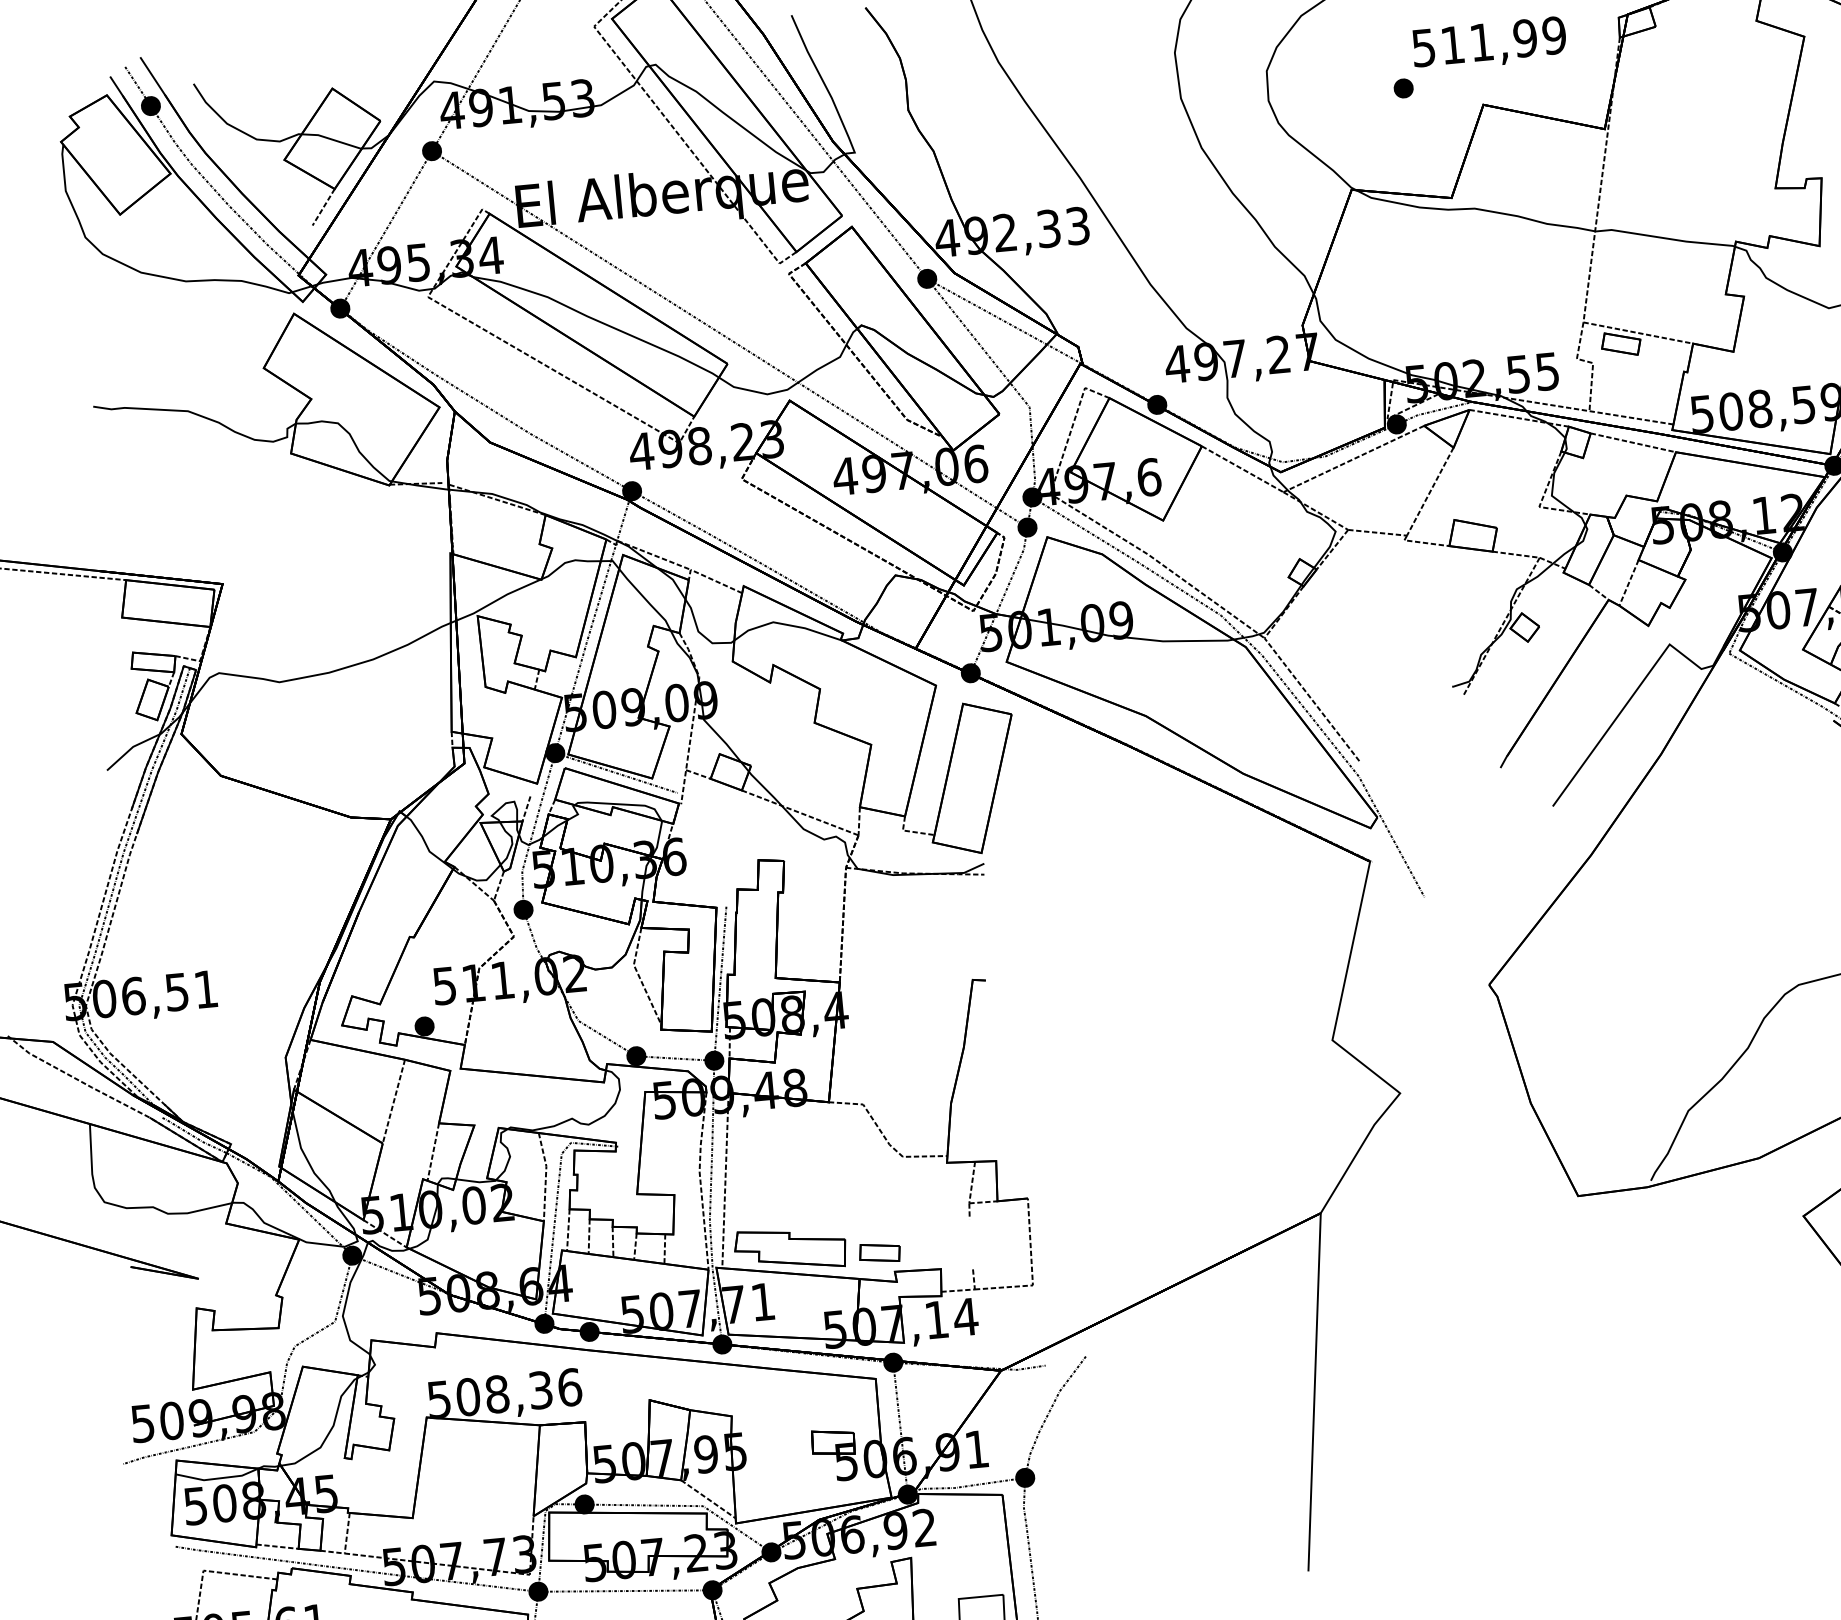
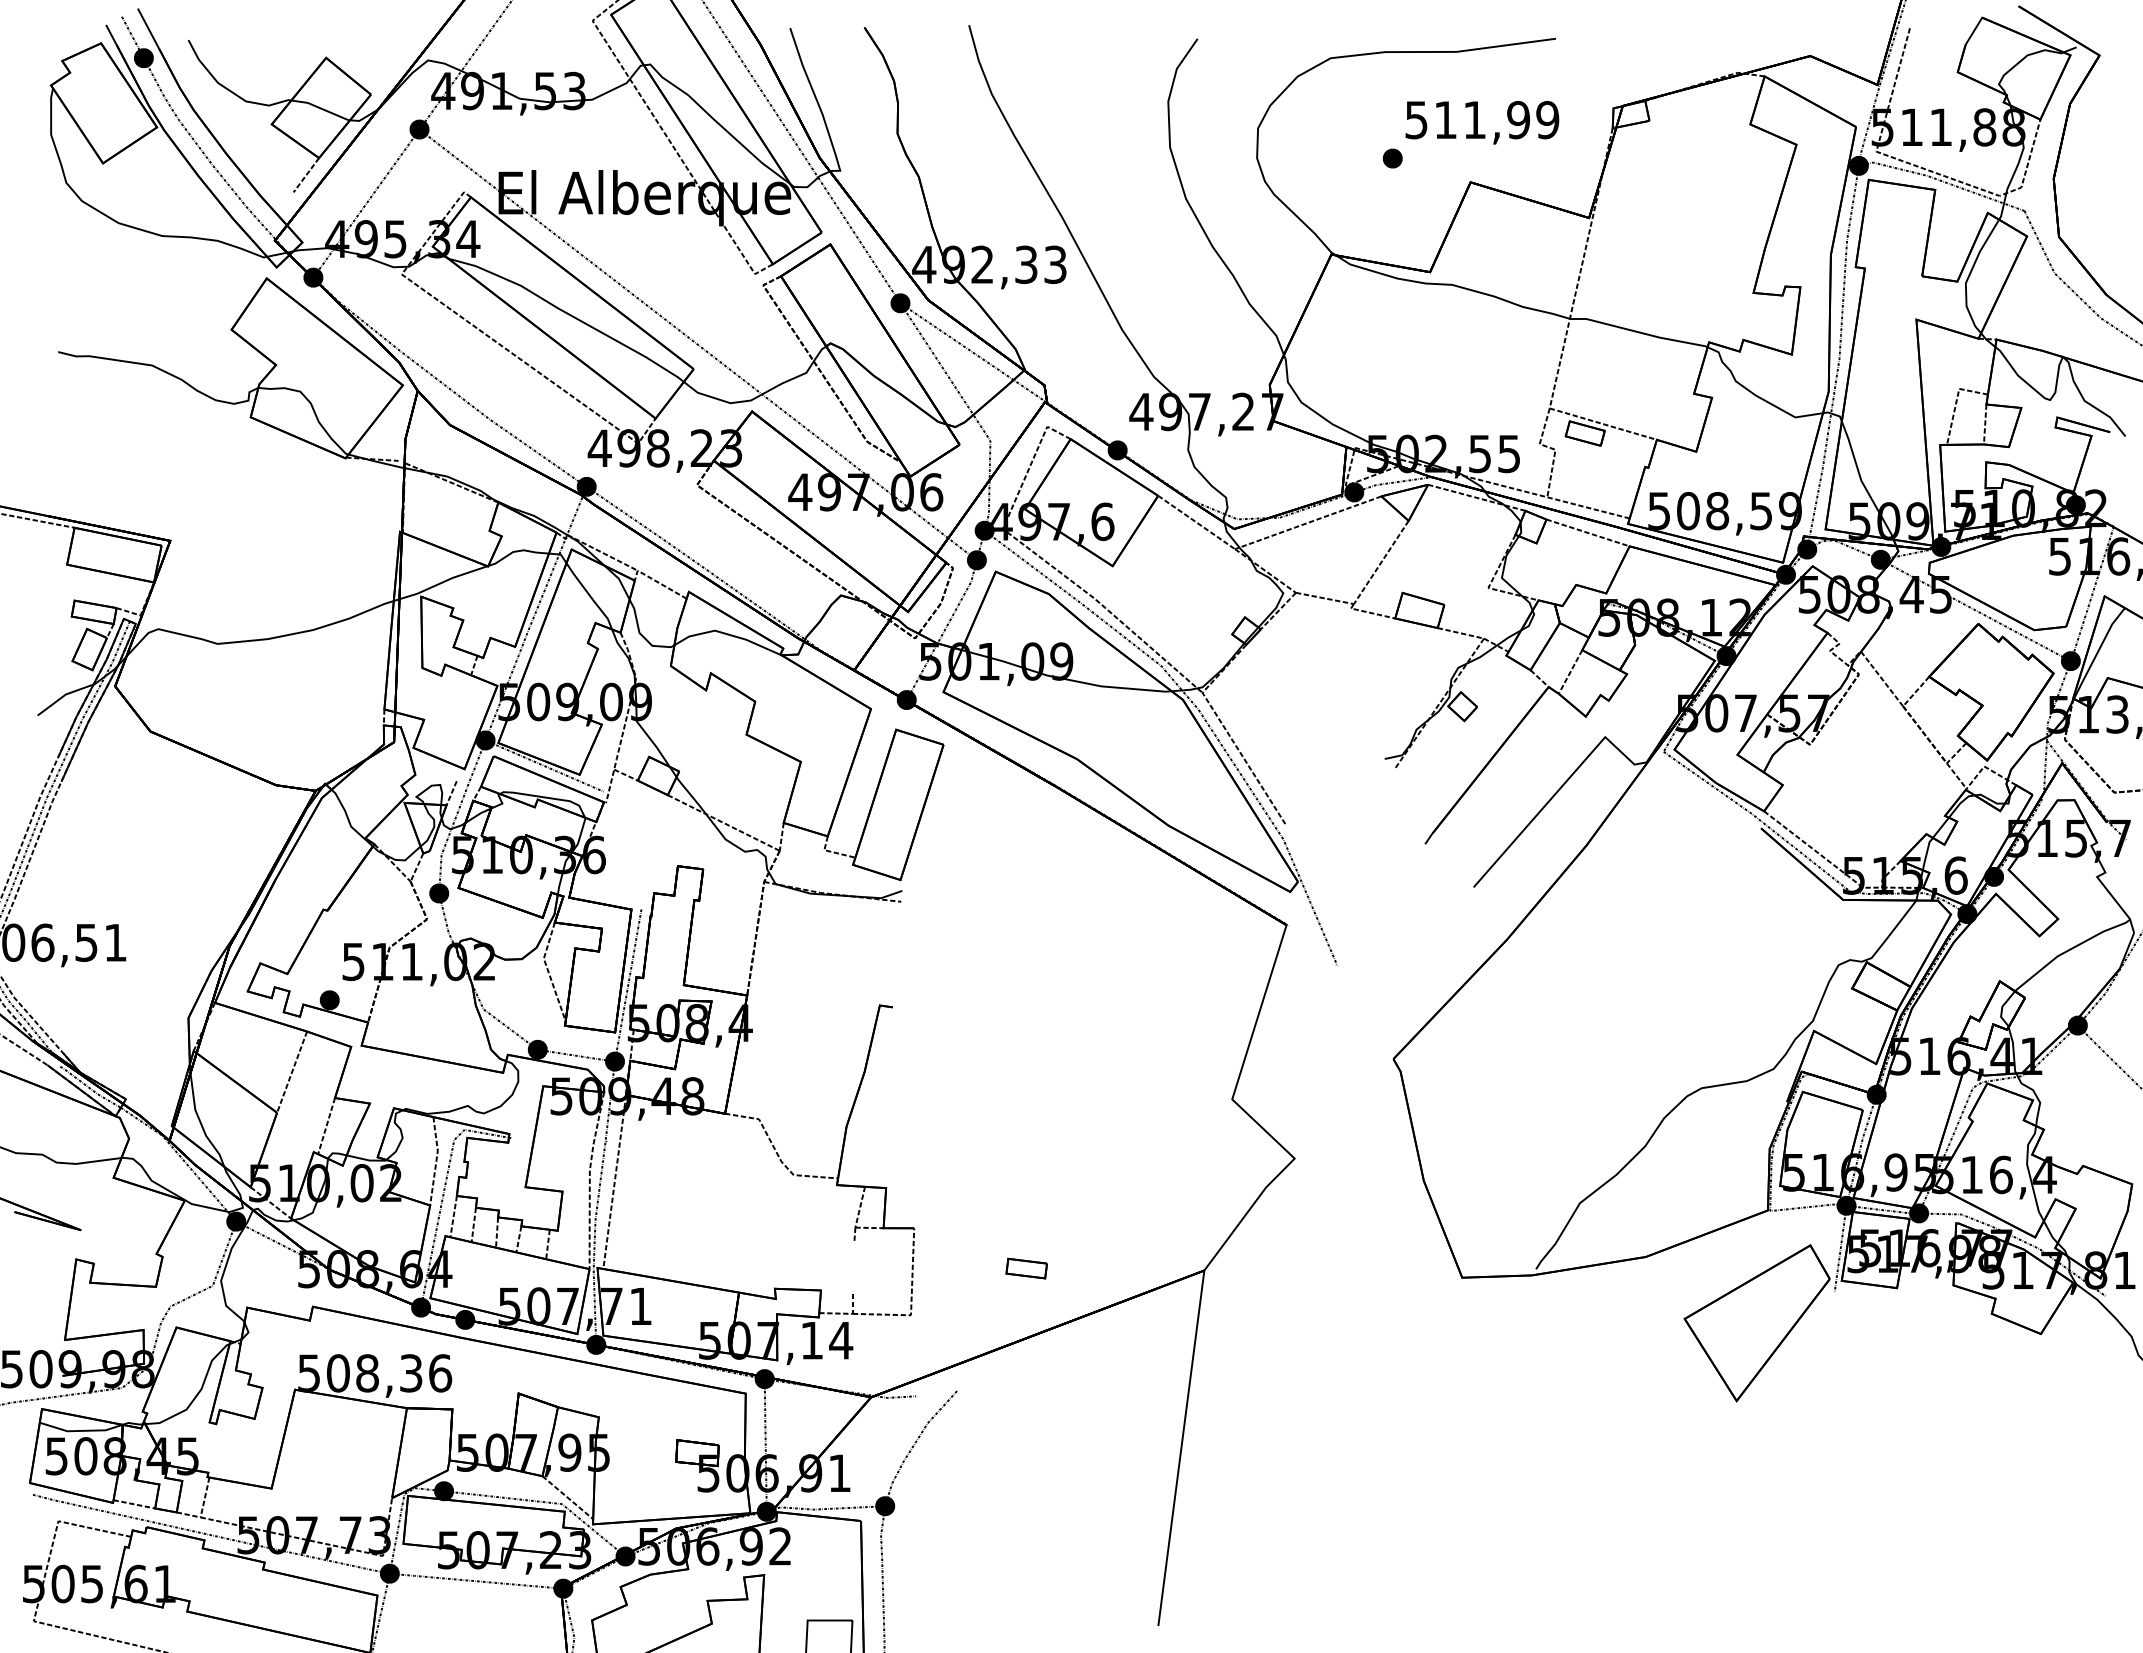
part: (789, 1249) -> (672, 1256), removed
part: (879, 1252) -> (1026, 1268), moved

